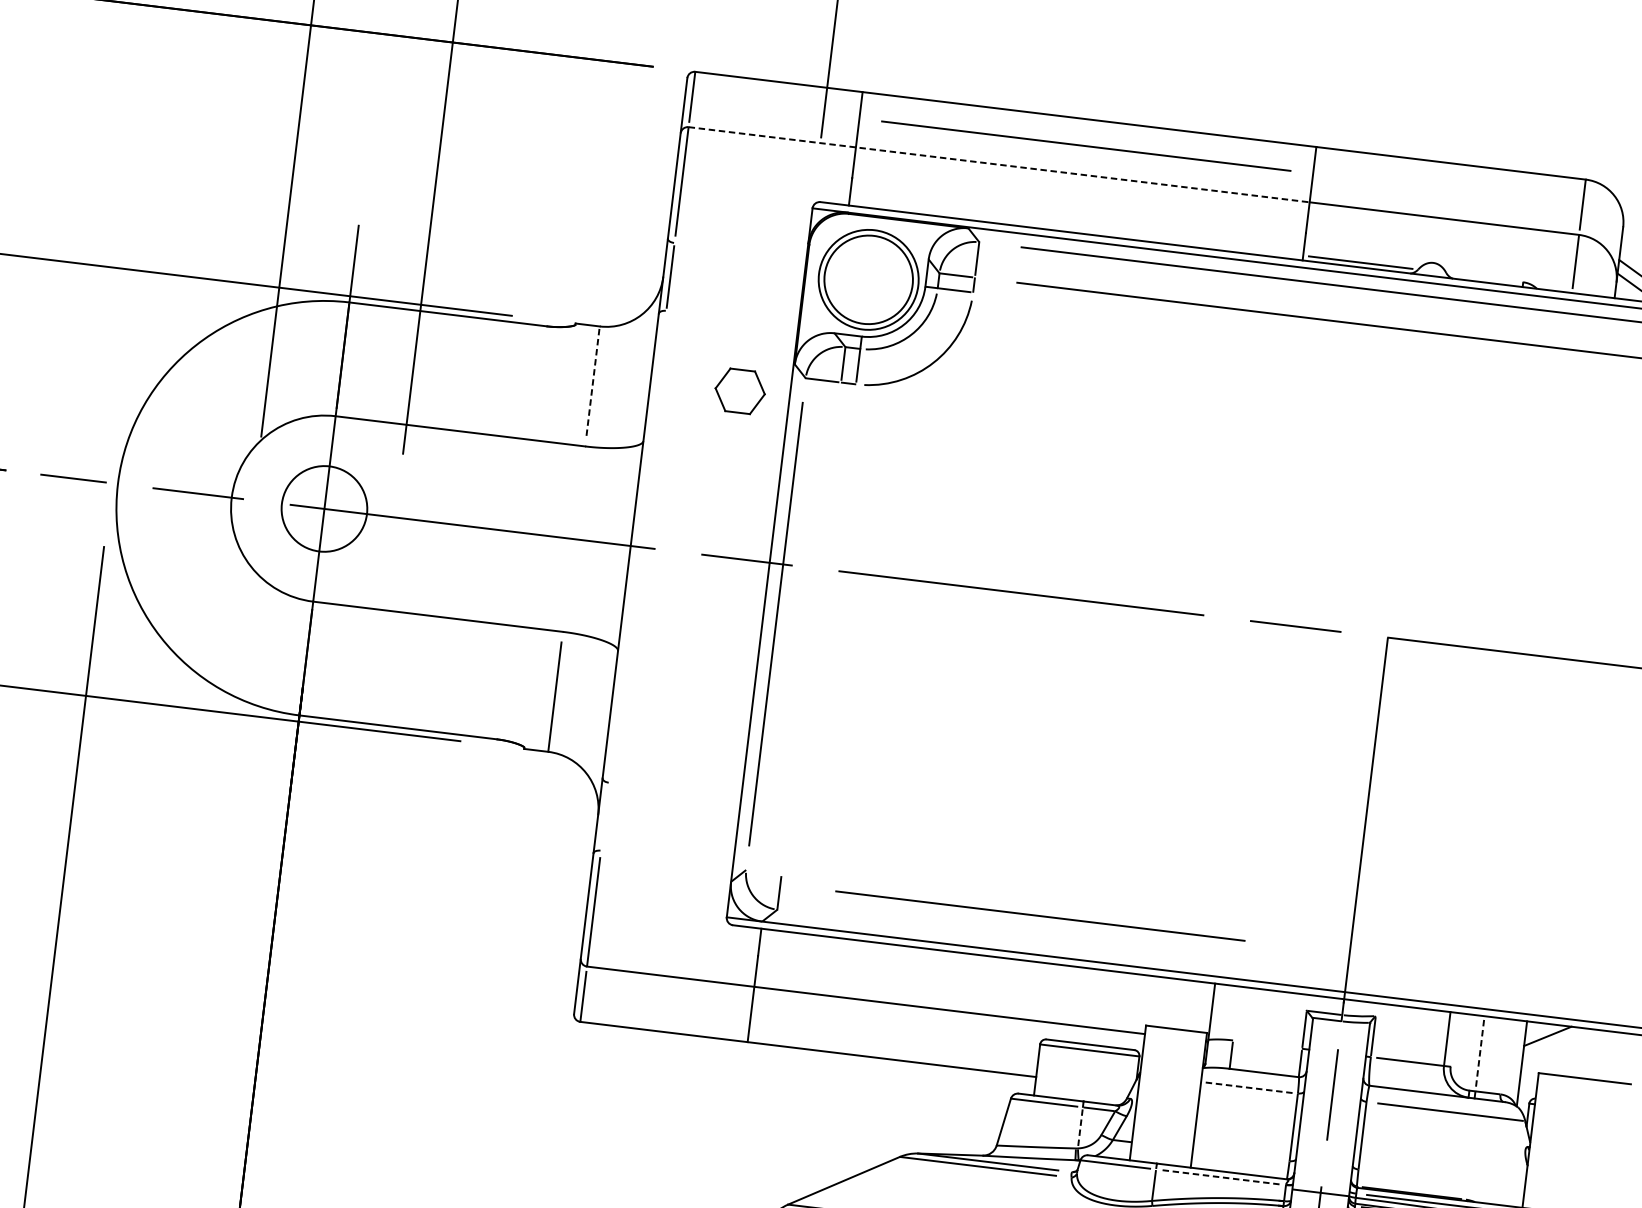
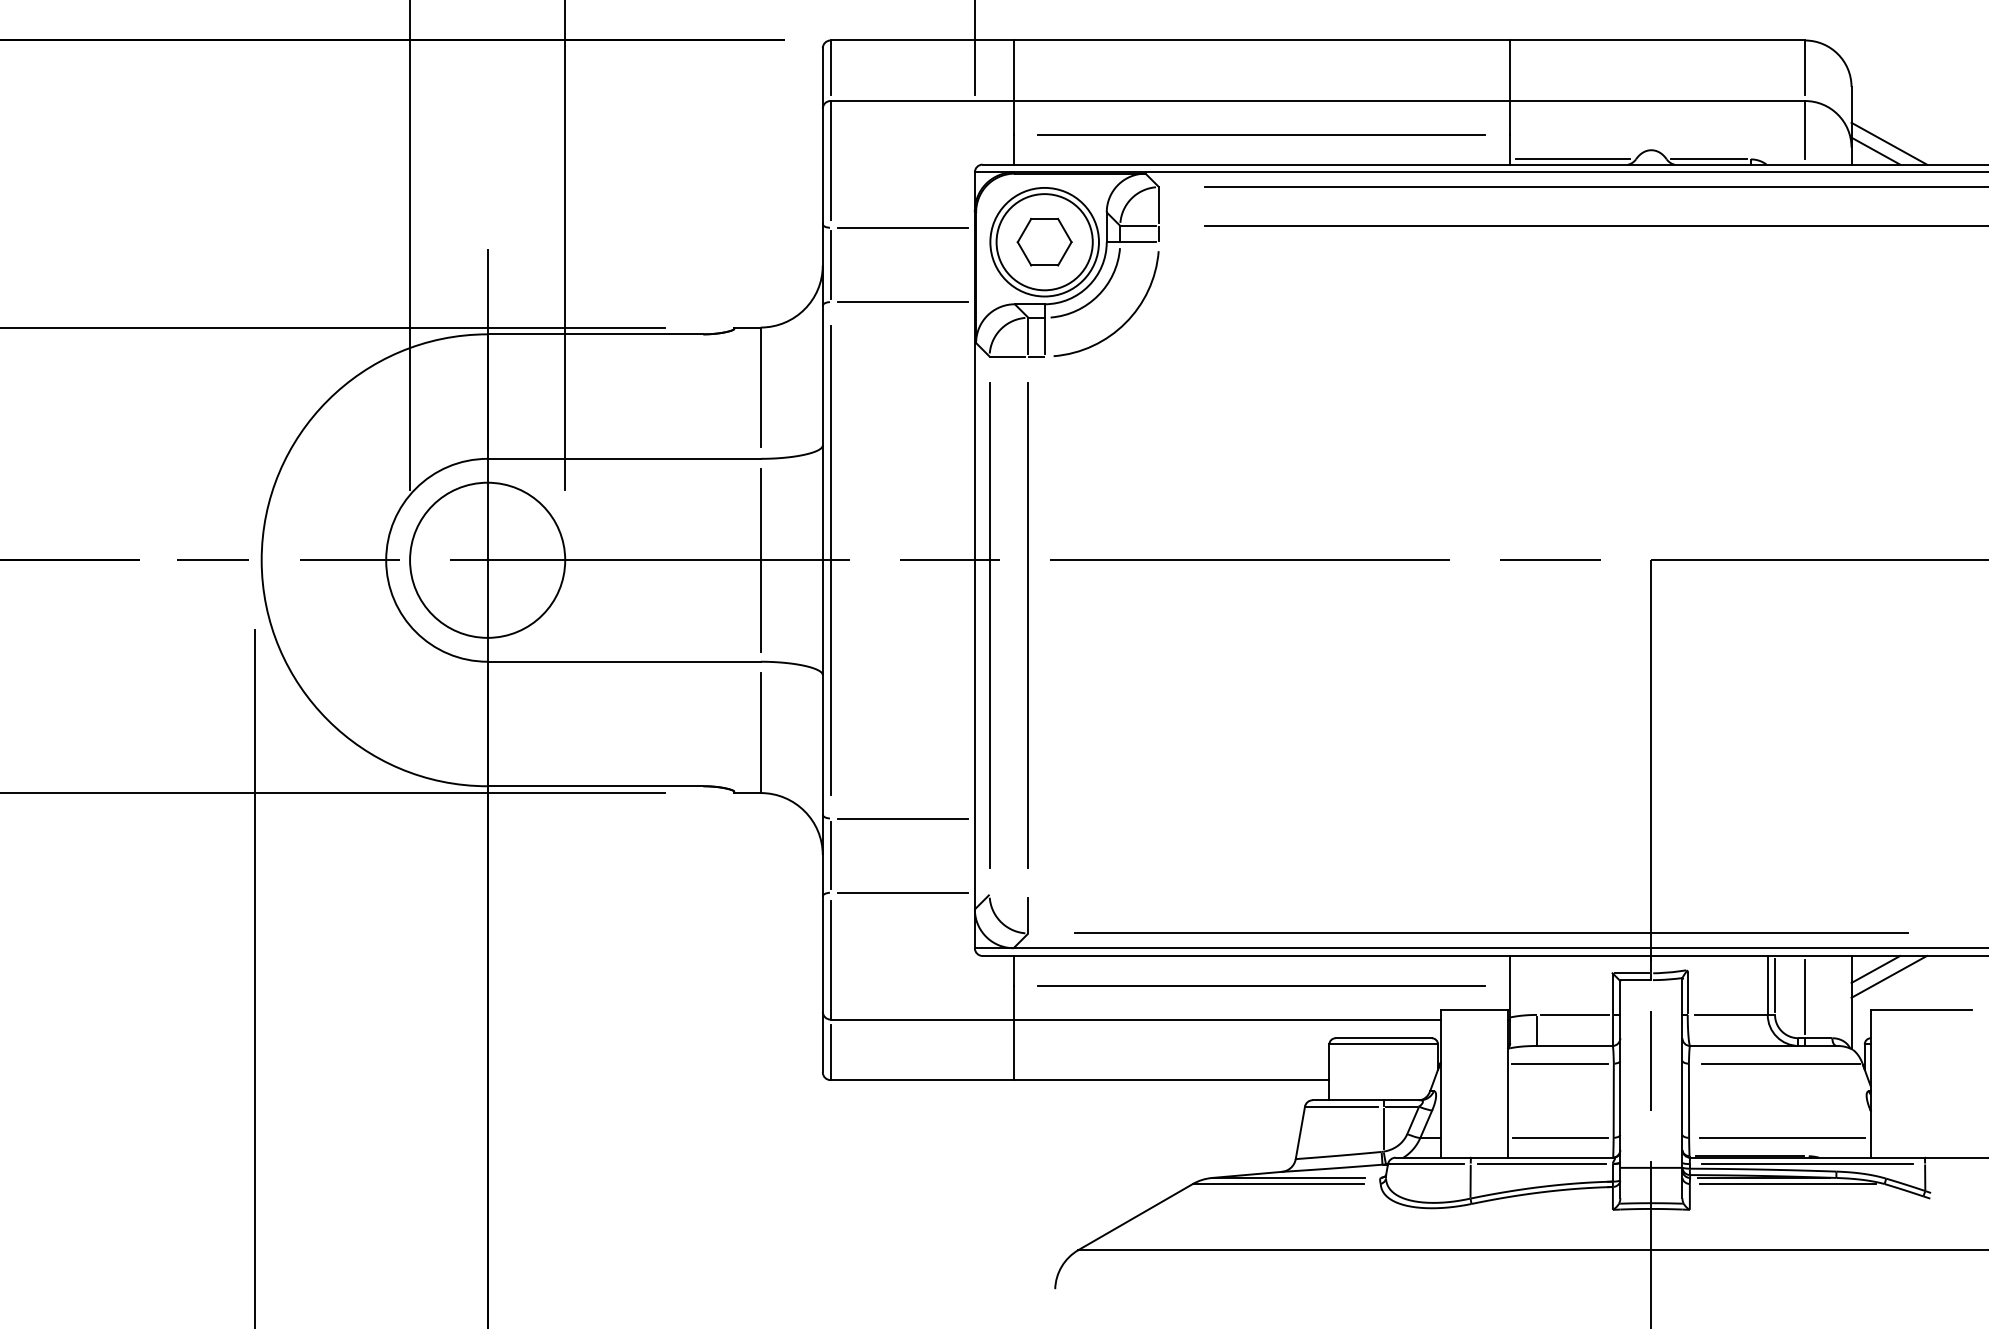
line: (1085, 146) -> (1261, 134), moved
line: (999, 165) -> (1170, 101), dashed -> solid
line: (740, 250) -> (902, 227), added
line: (1484, 277) -> (1708, 159), added
line: (732, 319) -> (902, 302), added
line: (592, 381) -> (760, 387), dashed -> solid
part: (740, 390) -> (1044, 241), moved
circle: (324, 508) -> (487, 559), size x1.67
line: (573, 538) -> (760, 559), added
line: (637, 546) -> (830, 559), added
line: (810, 628) -> (1027, 625), added
line: (675, 790) -> (902, 818), added
line: (605, 816) -> (830, 855), added
line: (666, 858) -> (902, 892), added
line: (1040, 915) -> (1261, 985), moved
line: (1200, 961) -> (1491, 933), added
line: (1454, 1039) -> (1775, 984), added
line: (1267, 1044) -> (1574, 1014), added
line: (1558, 1044) -> (1888, 976), added
line: (1480, 1054) -> (1805, 997), dashed -> solid
line: (1249, 1087) -> (1560, 1063), dashed -> solid
line: (1080, 1128) -> (1383, 1129), dashed -> solid
line: (1240, 1154) -> (1559, 1137), added
line: (1220, 1177) -> (1541, 1164), dashed -> solid
line: (1443, 1179) -> (1782, 1137), added

